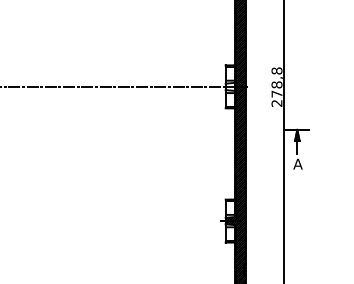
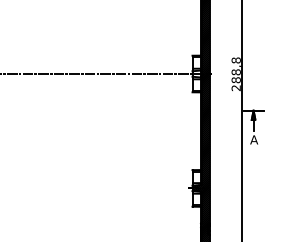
text: (276, 93) -> (235, 79), 278,8 -> 288,8

